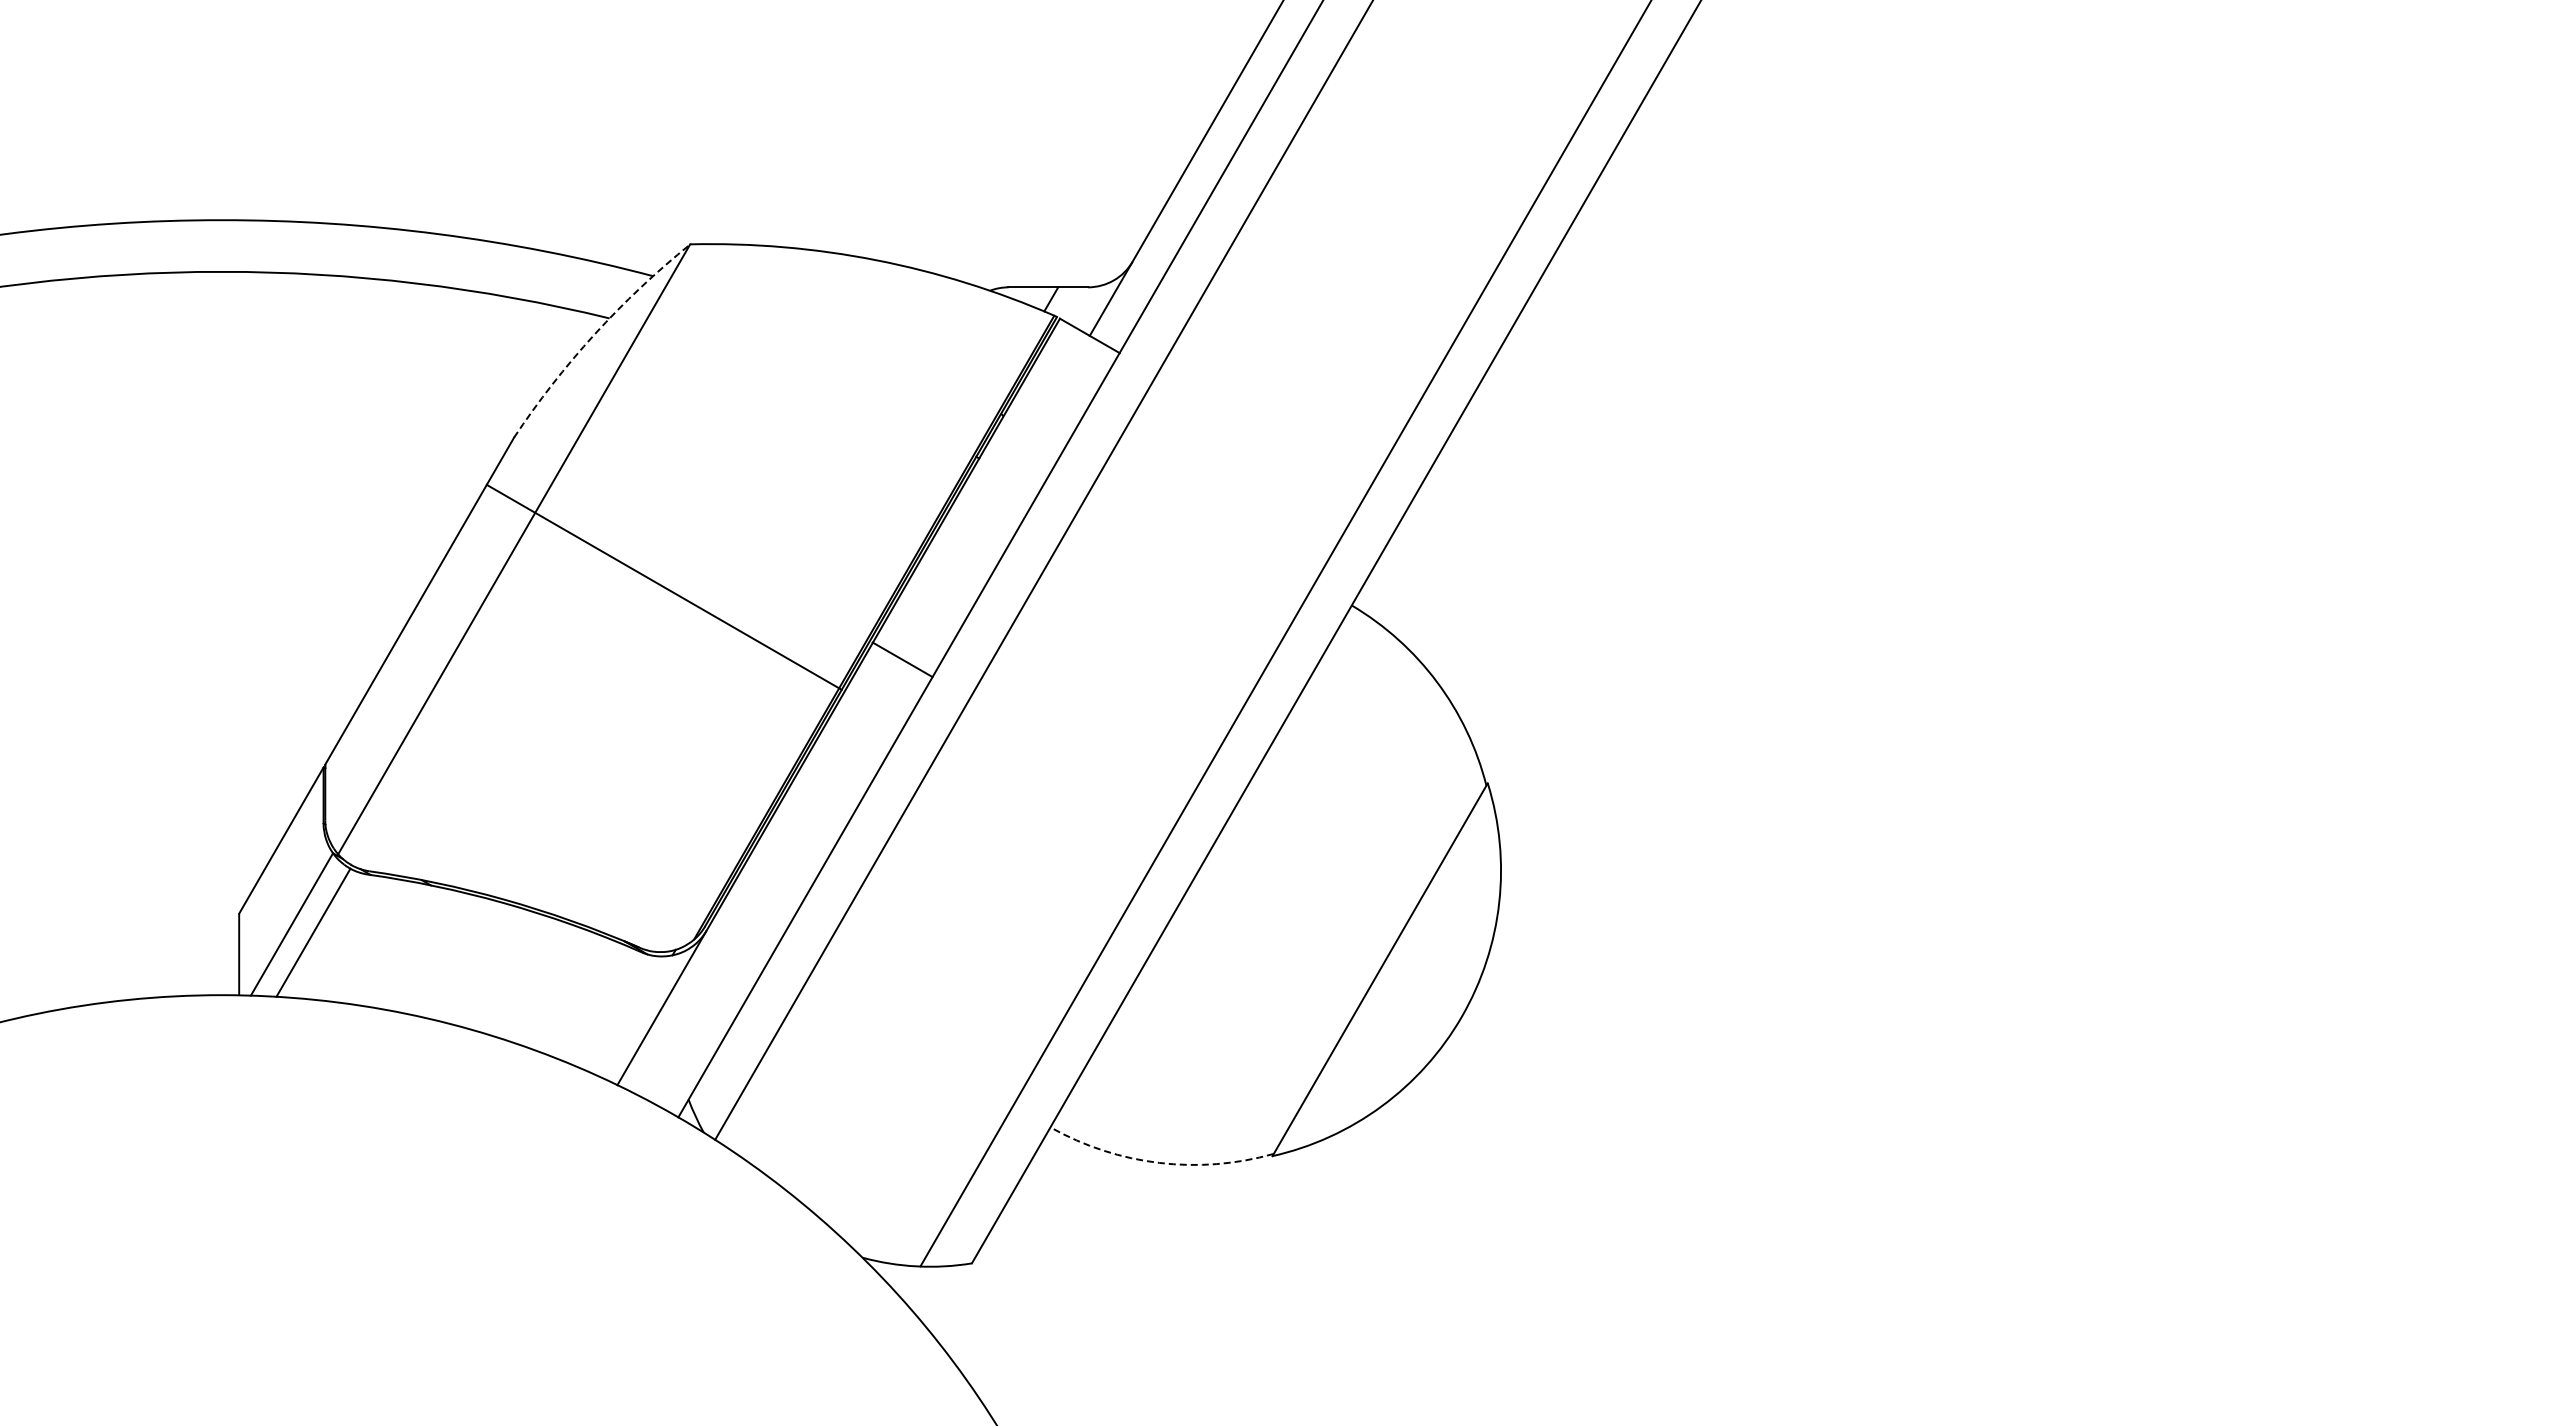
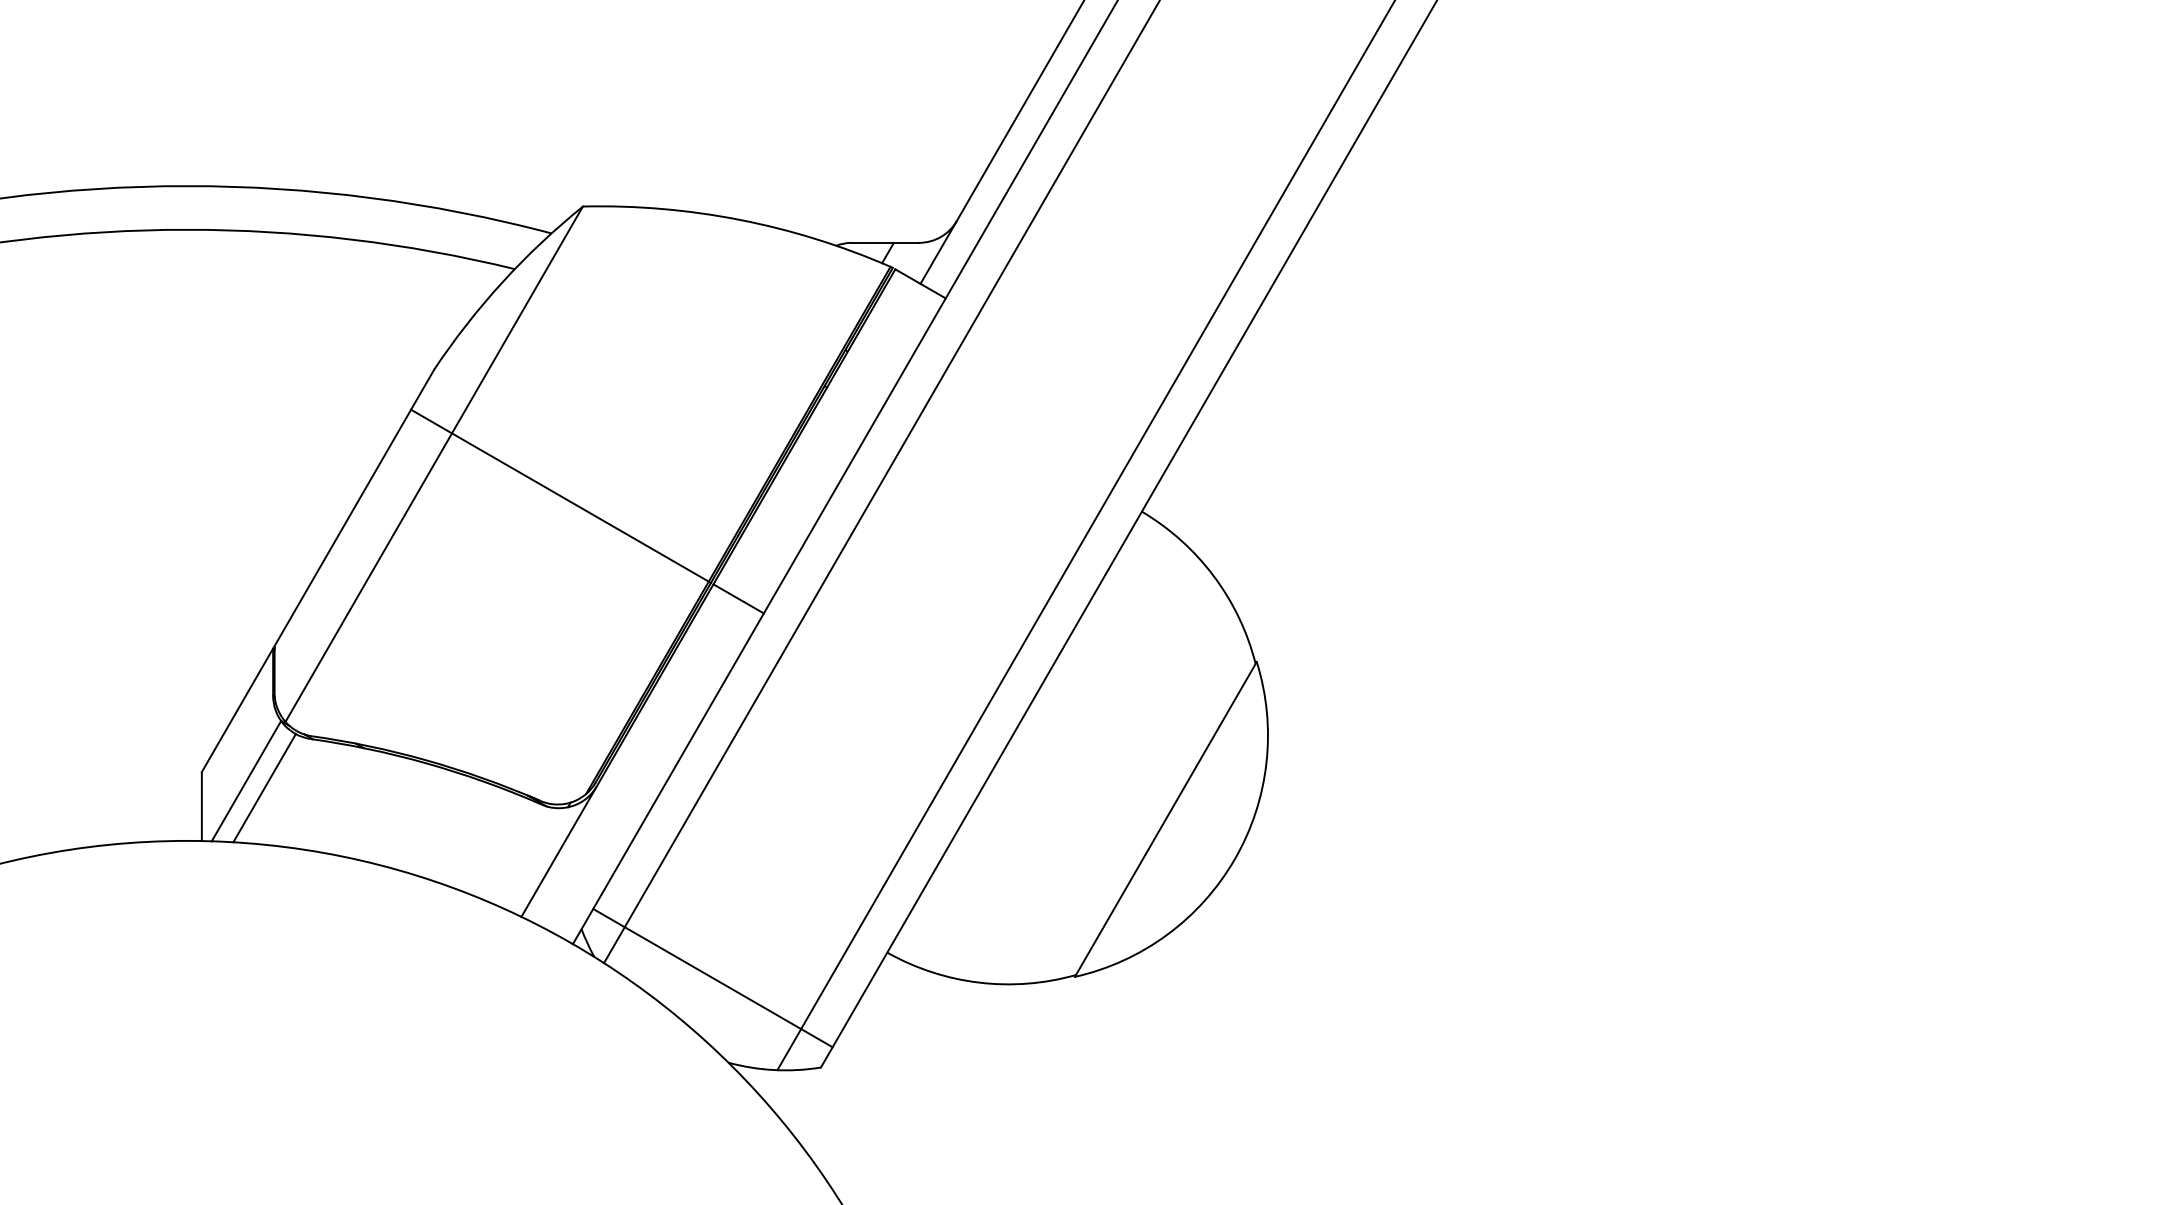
arc: (594, 334) -> (502, 282), dashed -> solid
line: (902, 659) -> (738, 598), moved
line: (843, 1157) -> (712, 978), added
arc: (1159, 1162) -> (979, 982), dashed -> solid

